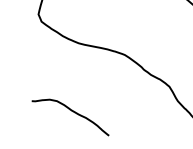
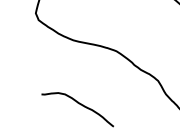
curve: (73, 113) -> (80, 105), moved

